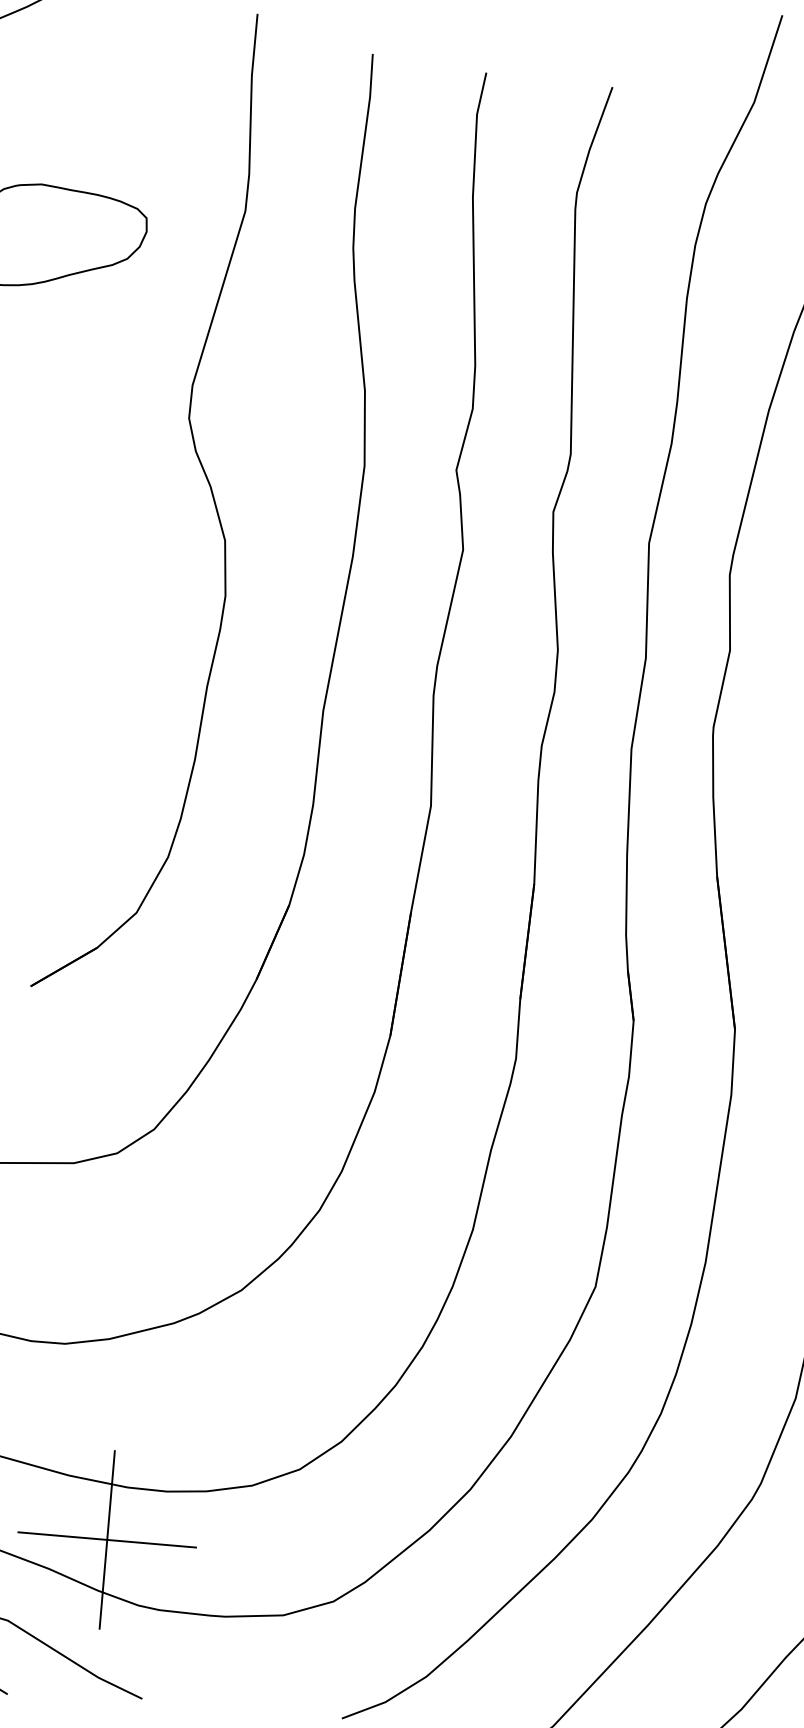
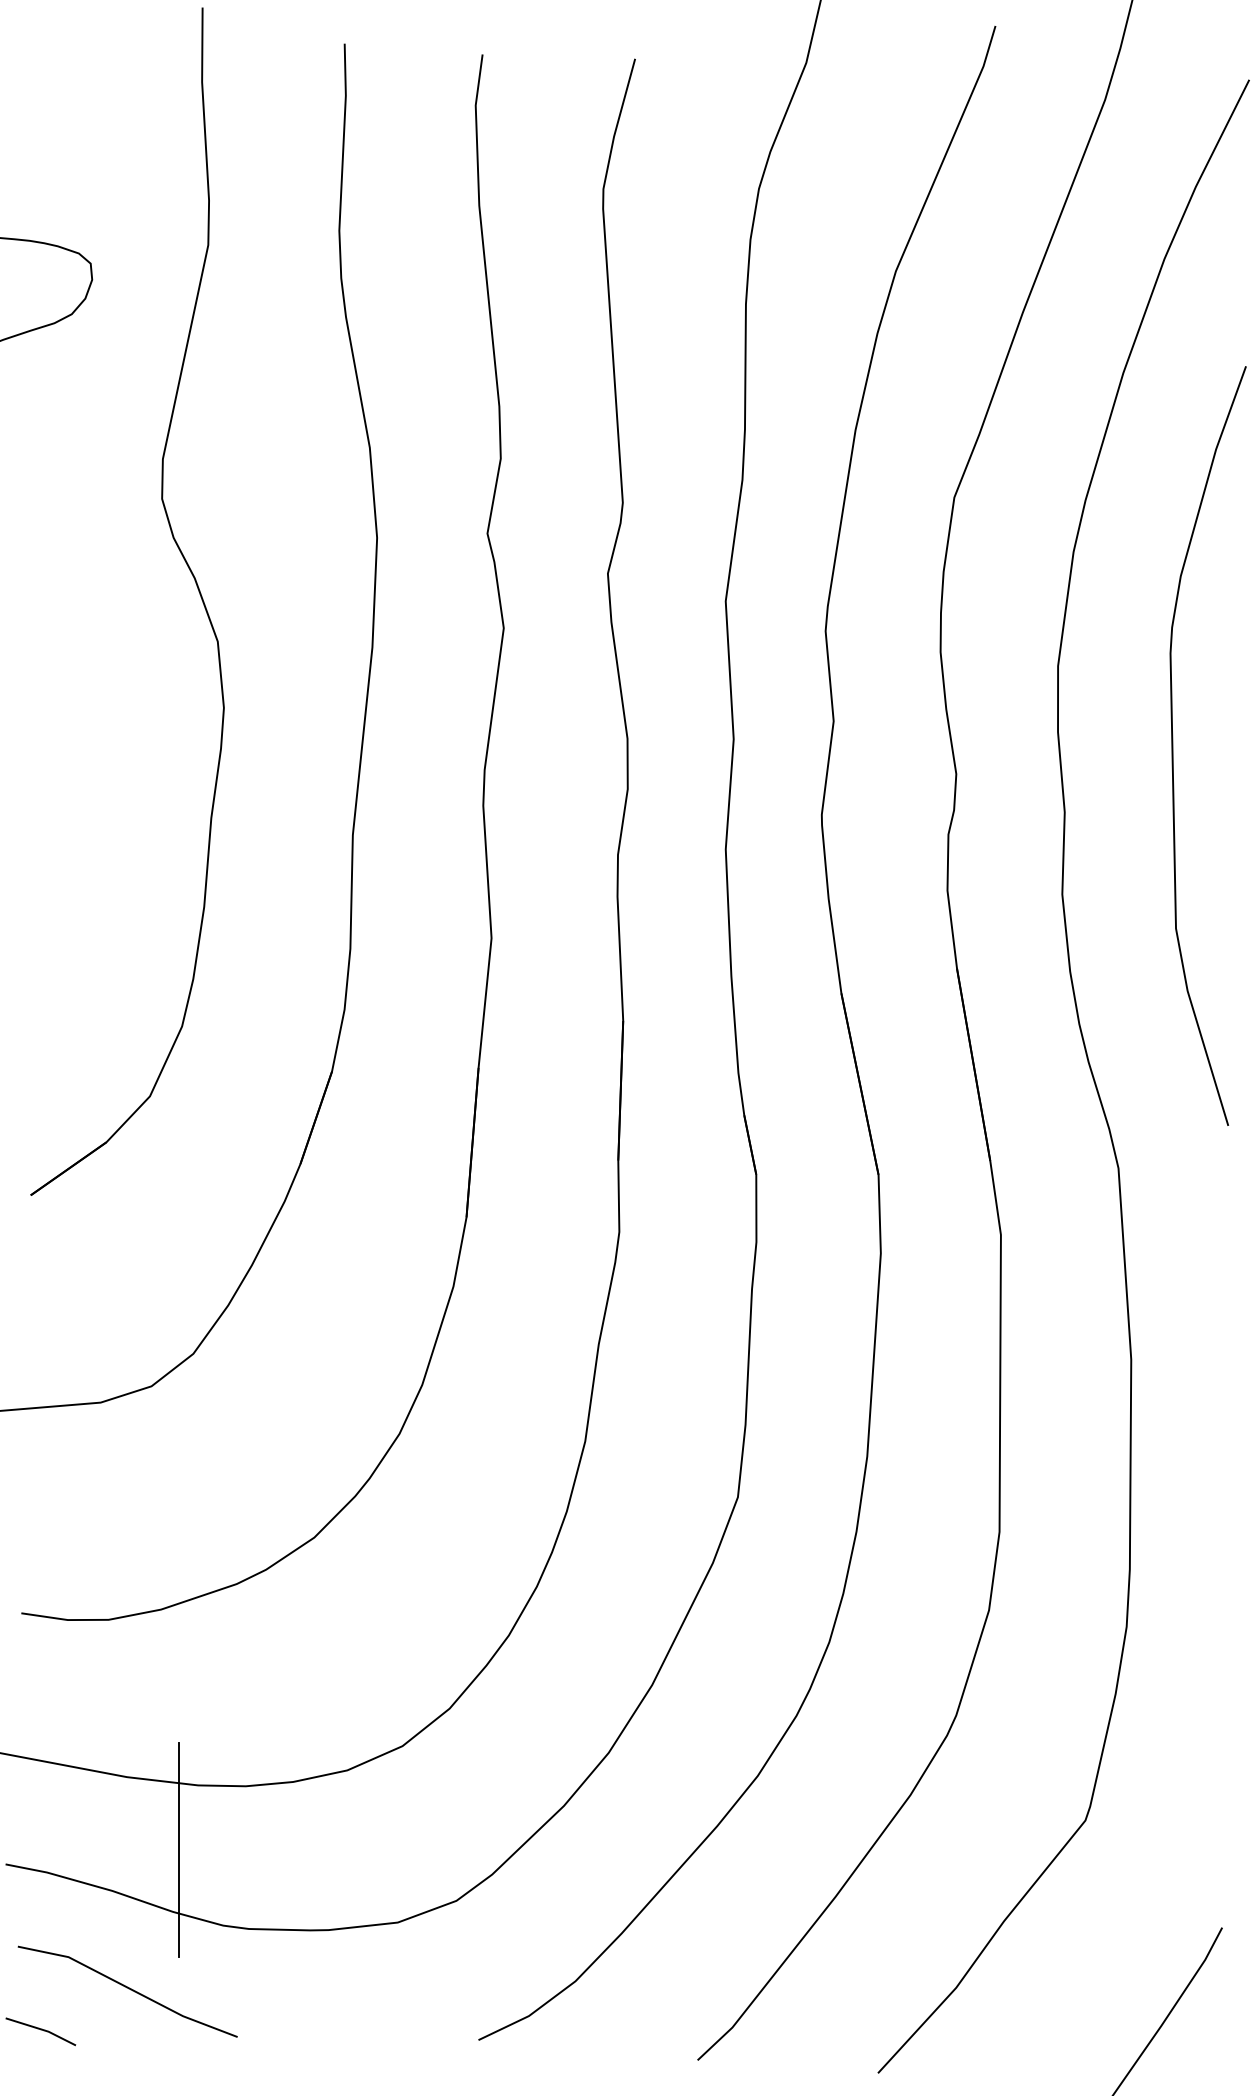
line: (107, 1540) -> (179, 1850), removed

